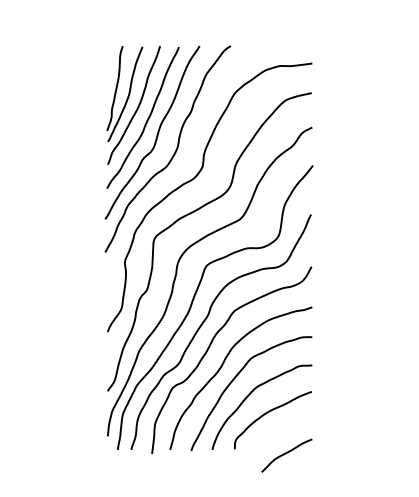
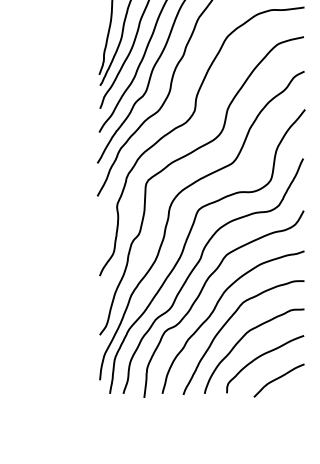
curve: (285, 454) -> (277, 379), moved

